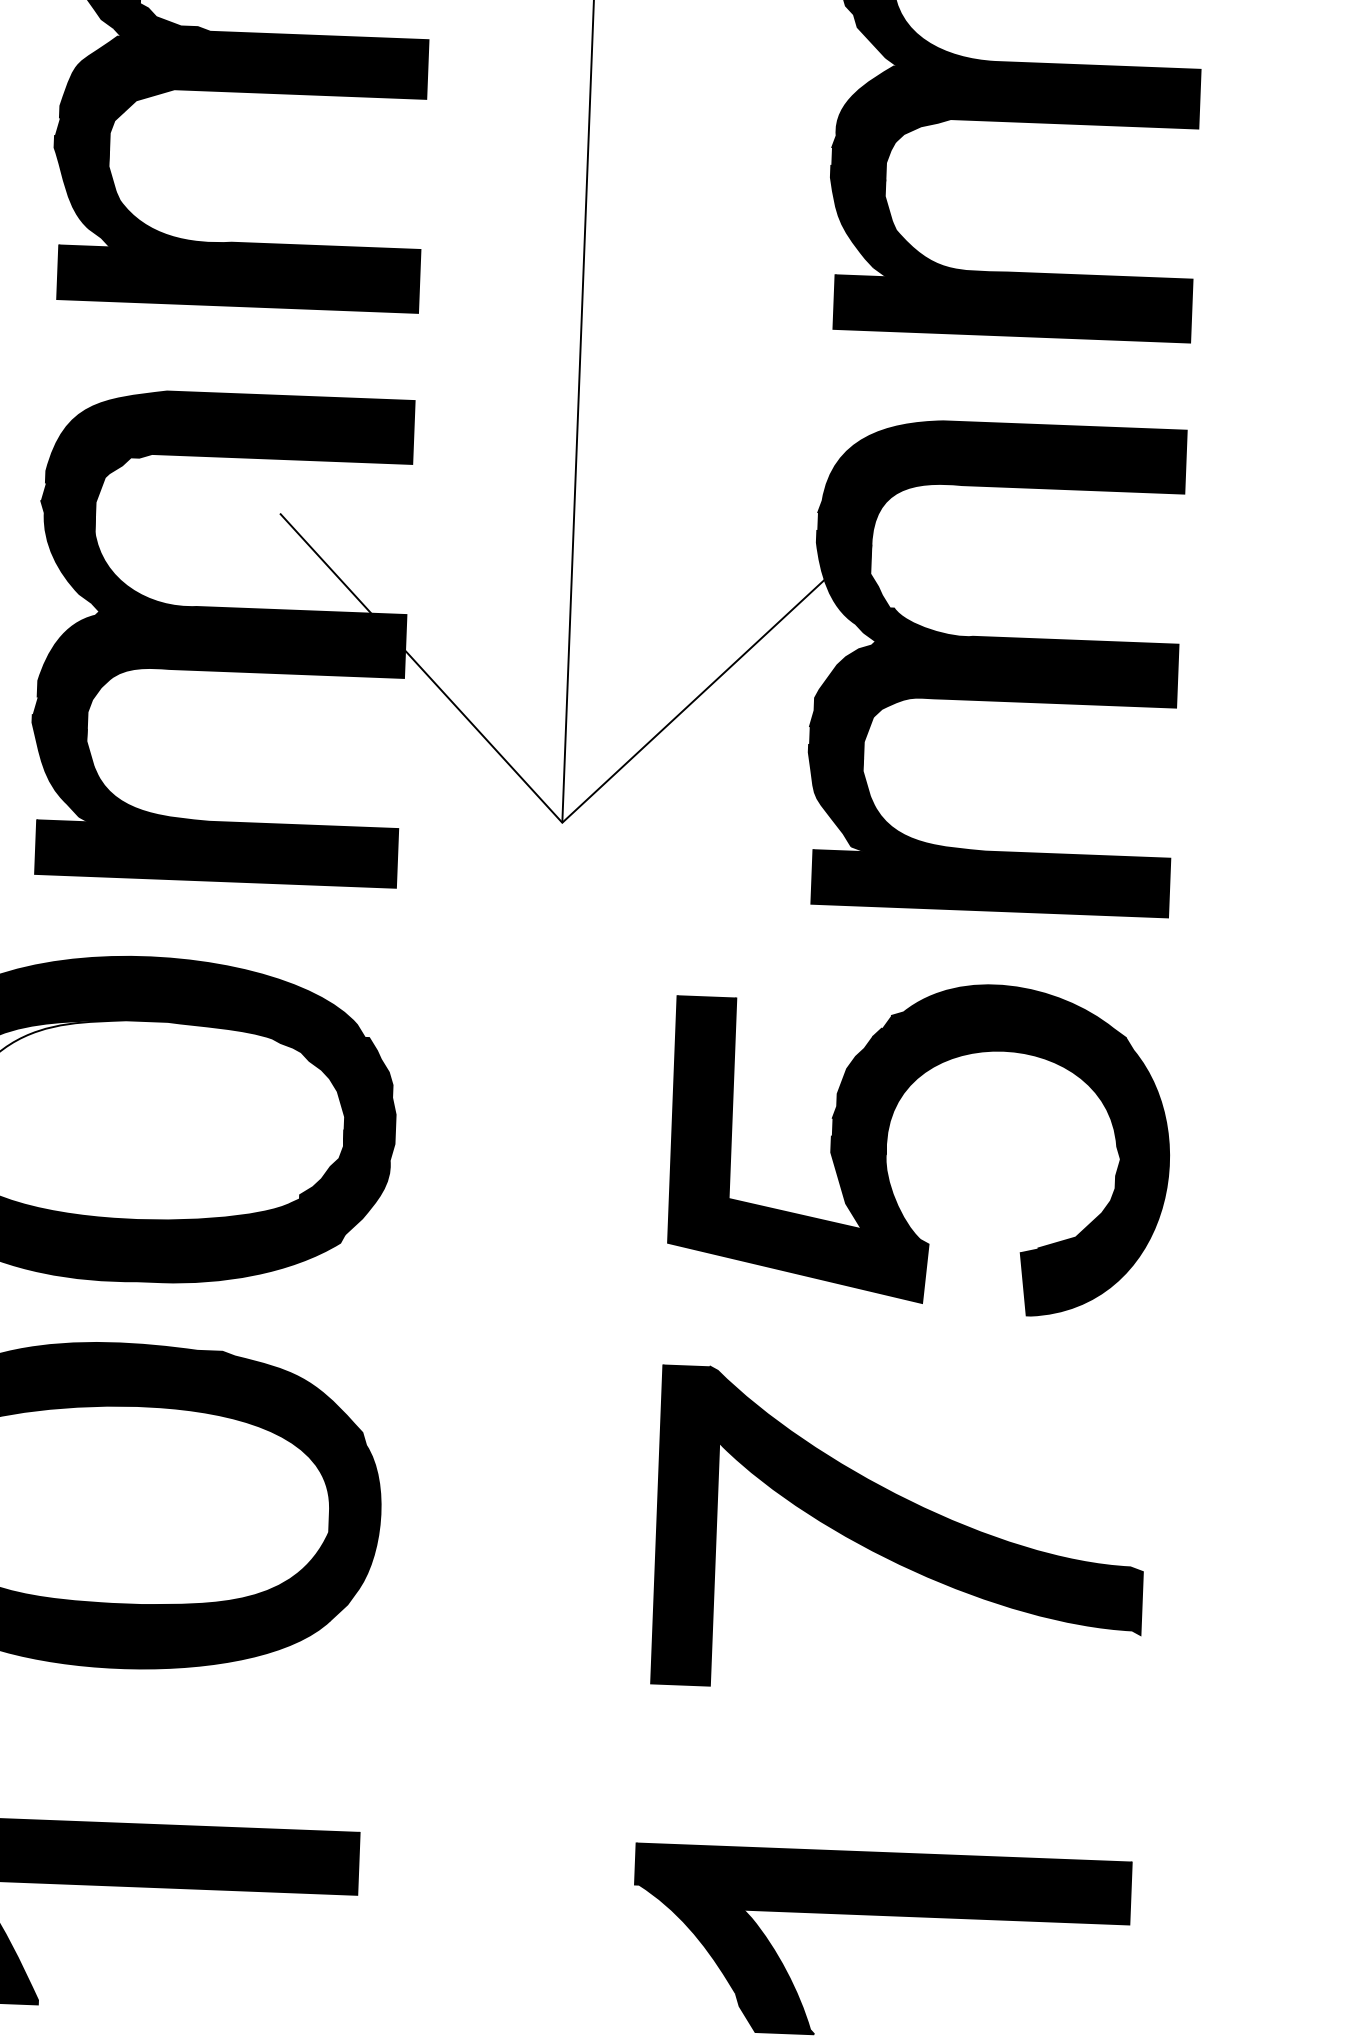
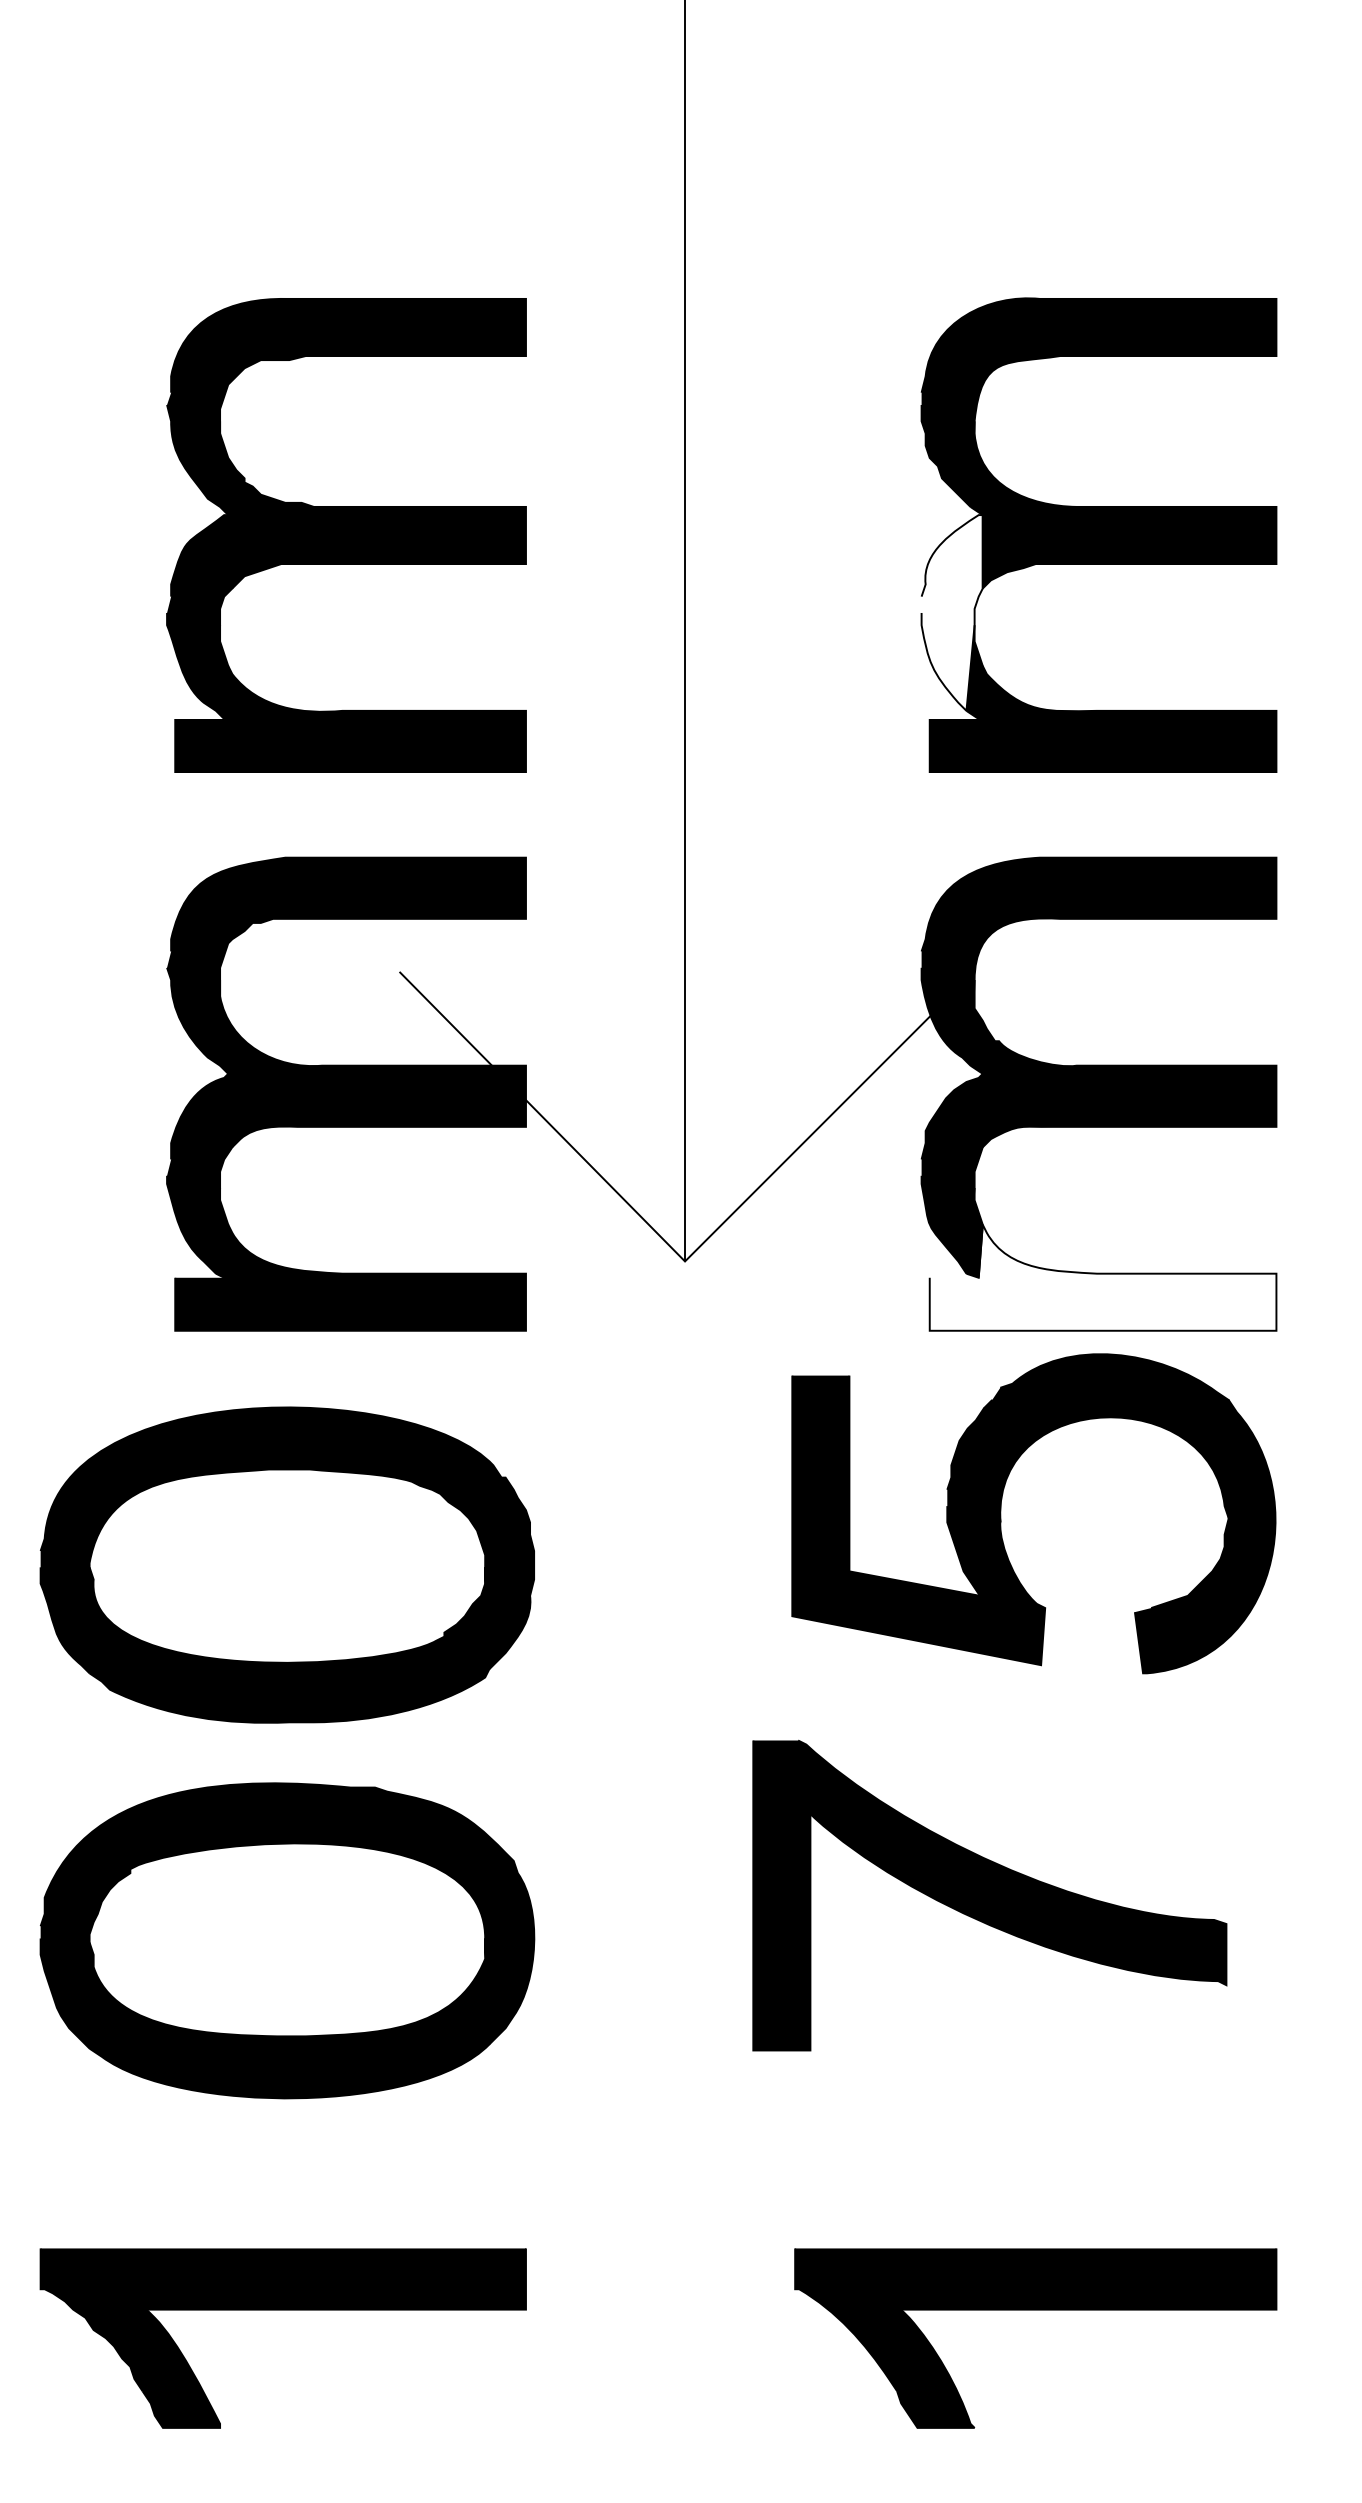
fill: (862, 165) -> (951, 612), removed
fill: (991, 855) -> (1102, 1277), removed
part: (887, 1145) -> (1001, 1513), moved
part: (900, 1533) -> (989, 1895), moved

